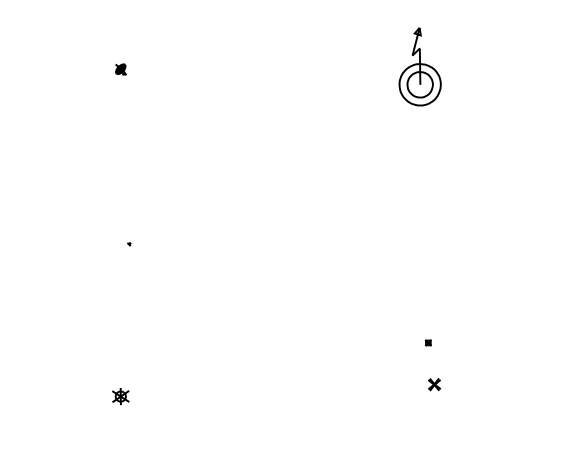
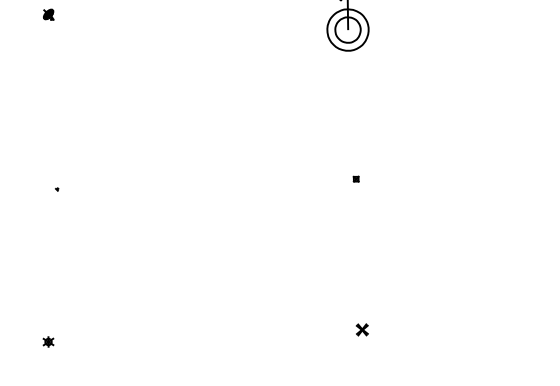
part: (427, 342) -> (355, 178), moved
part: (120, 396) -> (48, 341), size x0.62

